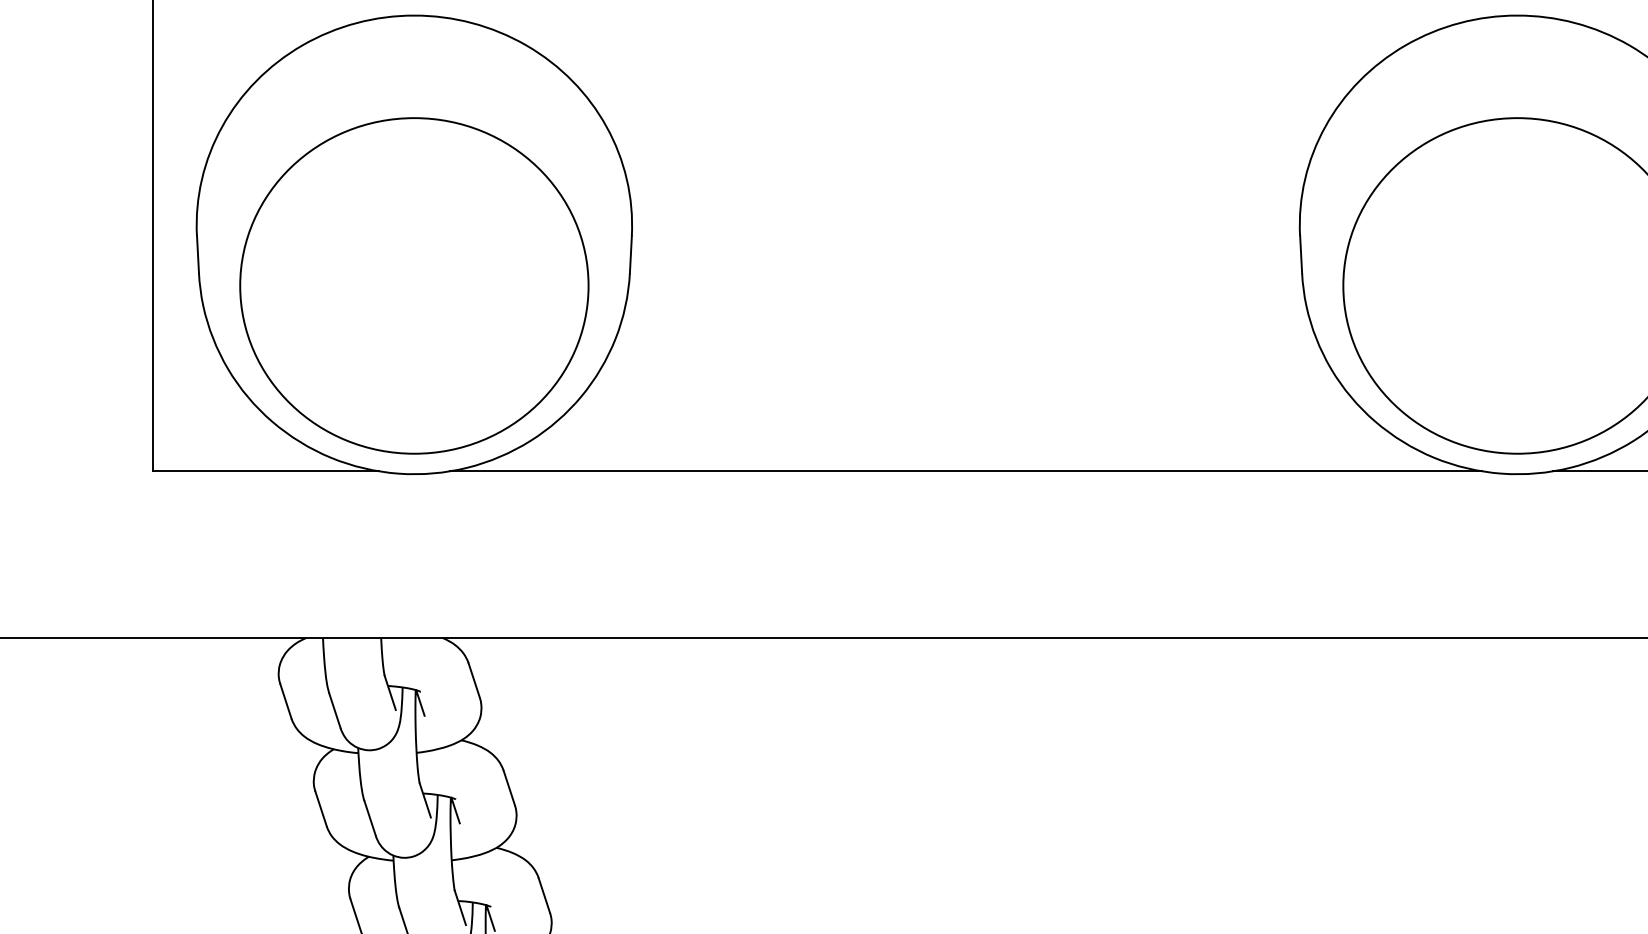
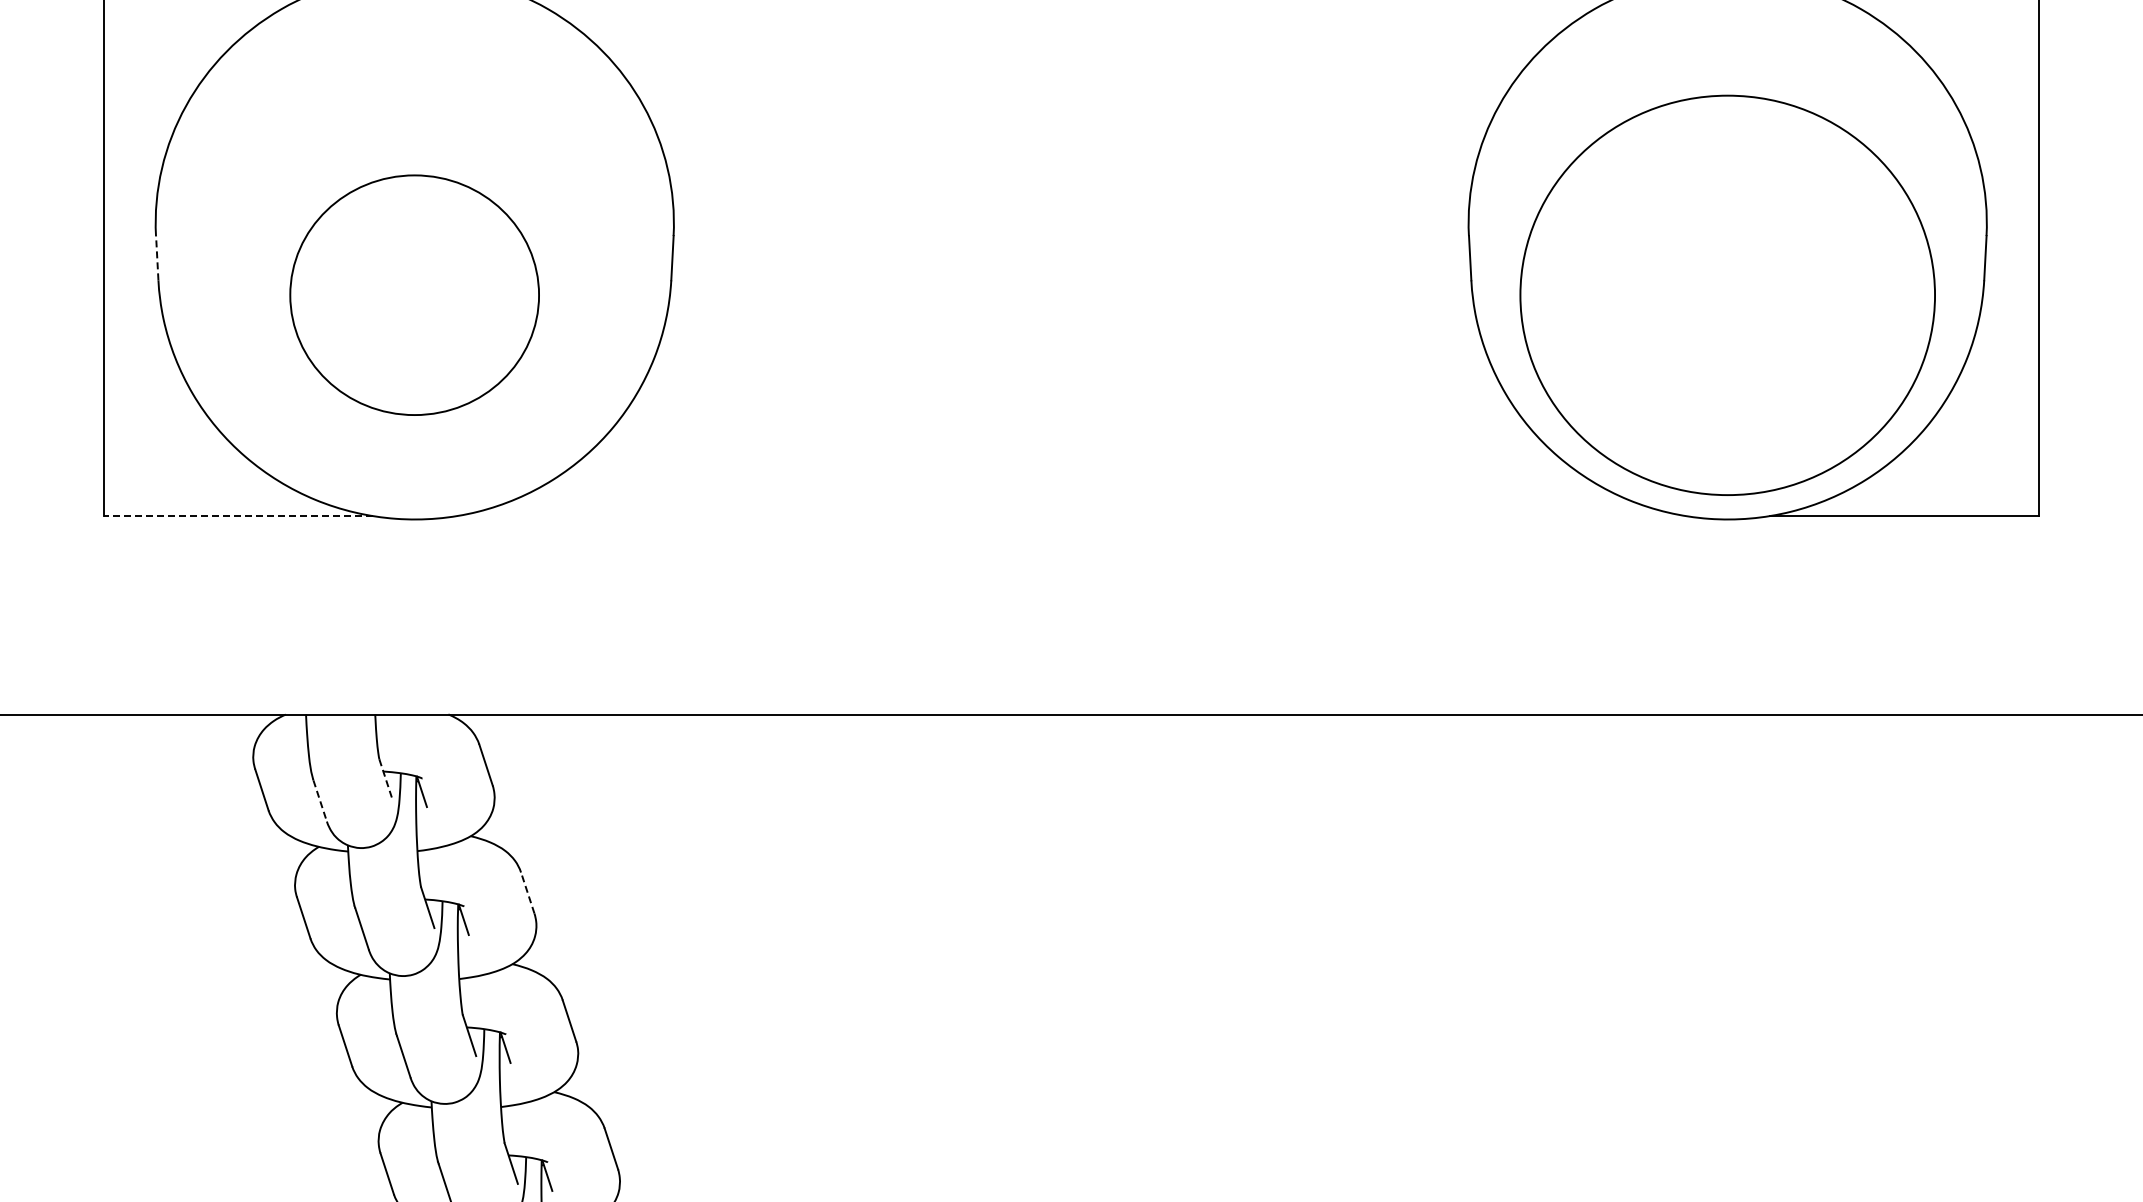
line: (198, 254) -> (157, 257), solid -> dashed
part: (414, 285) -> (414, 294), size x0.6
line: (265, 471) -> (237, 516), solid -> dashed
line: (965, 471) -> (1070, 516), removed
line: (390, 693) -> (386, 780), solid -> dashed
line: (335, 711) -> (320, 801), solid -> dashed
line: (509, 788) -> (527, 893), solid -> dashed

